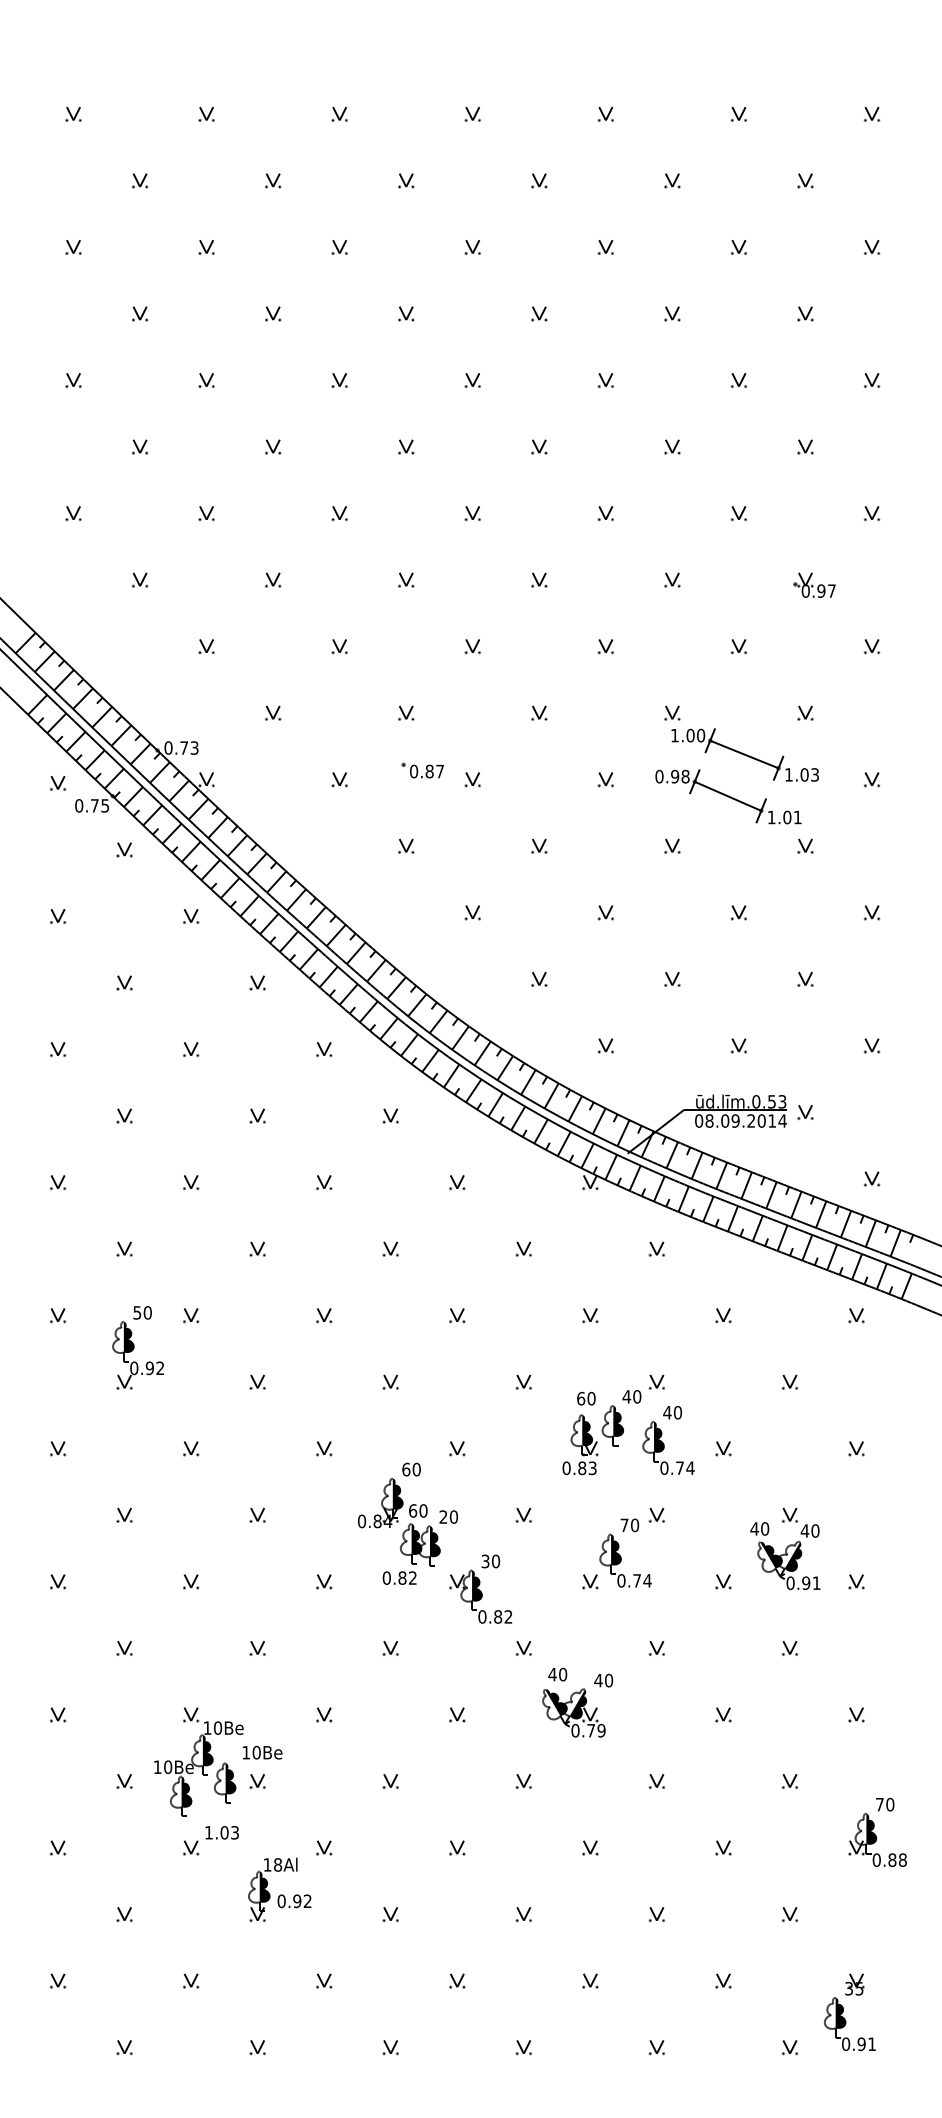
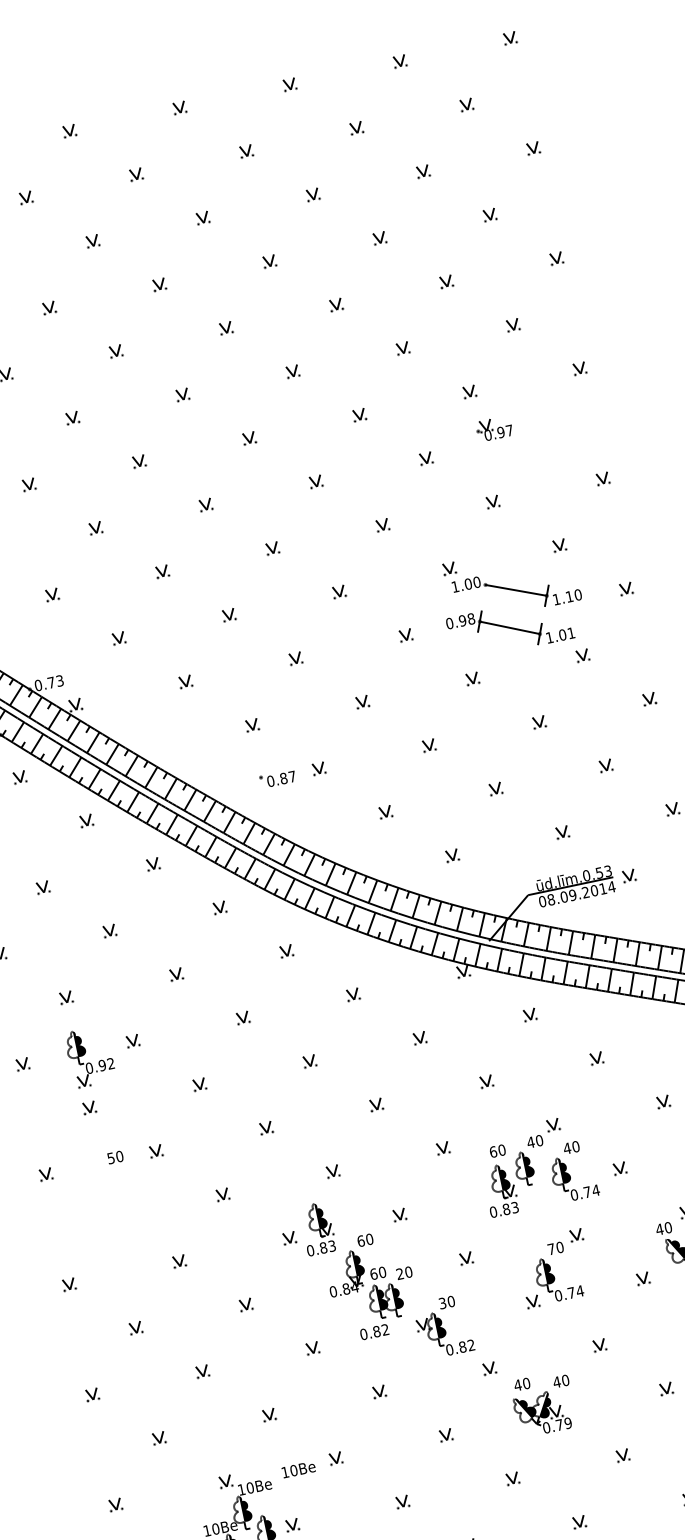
part: (814, 584) -> (494, 428), moved
line: (710, 740) -> (485, 584), removed
part: (422, 770) -> (277, 778), moved
text: (809, 774) -> (573, 595), 1.03 -> 1.10
part: (135, 1361) -> (89, 1062), moved
part: (359, 1444) -> (317, 1228), added
text: (262, 1752) -> (298, 1469), moved

